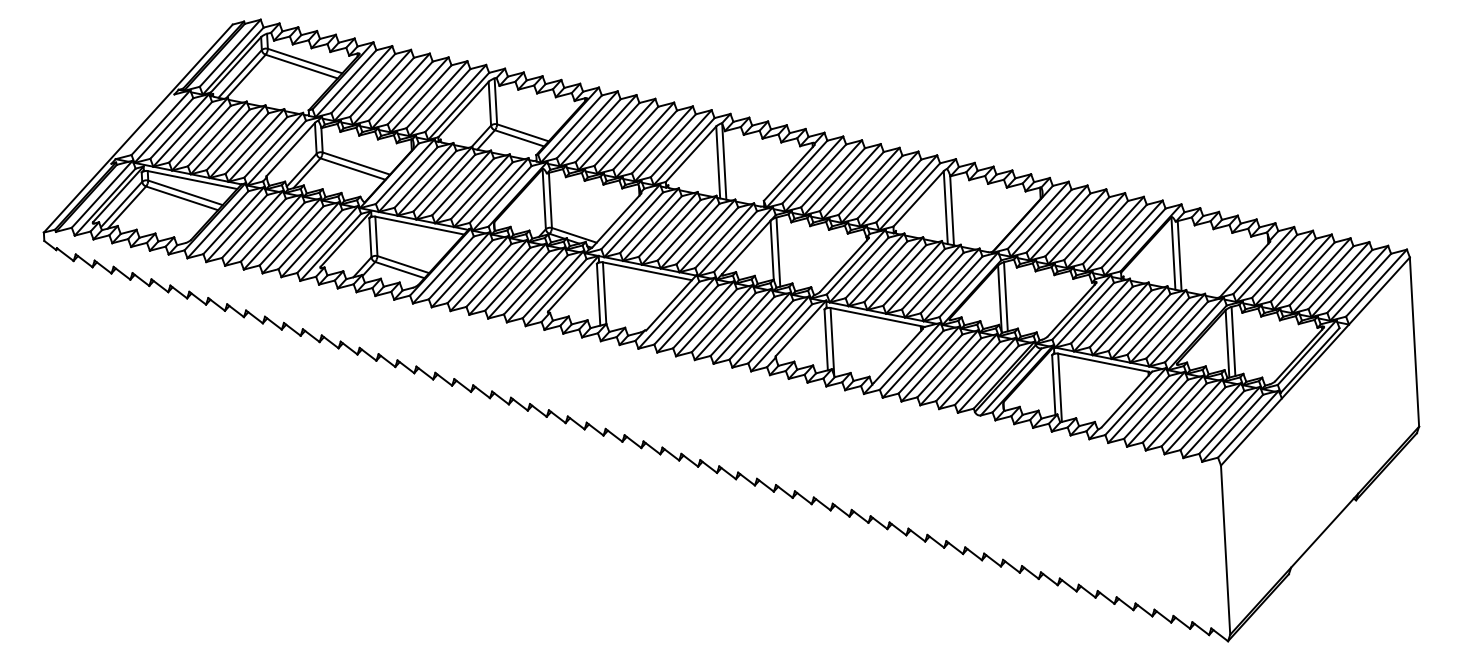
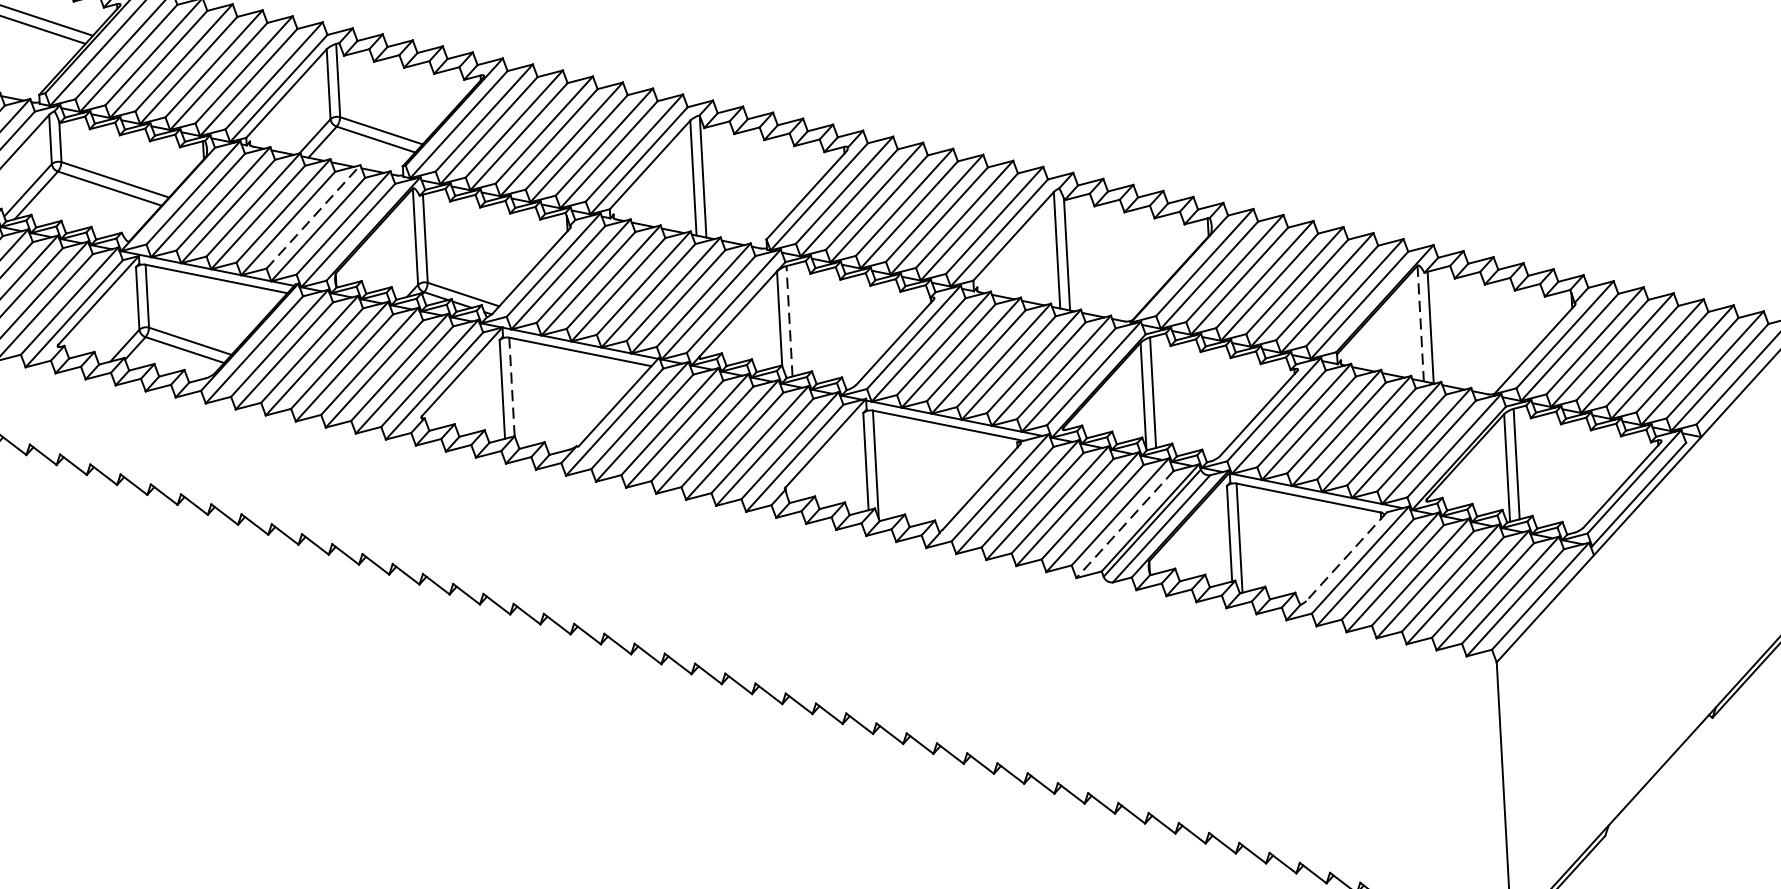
line: (480, 186) -> (313, 216), solid -> dashed
line: (778, 252) -> (789, 321), solid -> dashed
line: (1173, 254) -> (1420, 325), solid -> dashed
line: (604, 293) -> (511, 387), solid -> dashed
line: (988, 379) -> (1125, 524), solid -> dashed
line: (1126, 399) -> (1345, 556), solid -> dashed

